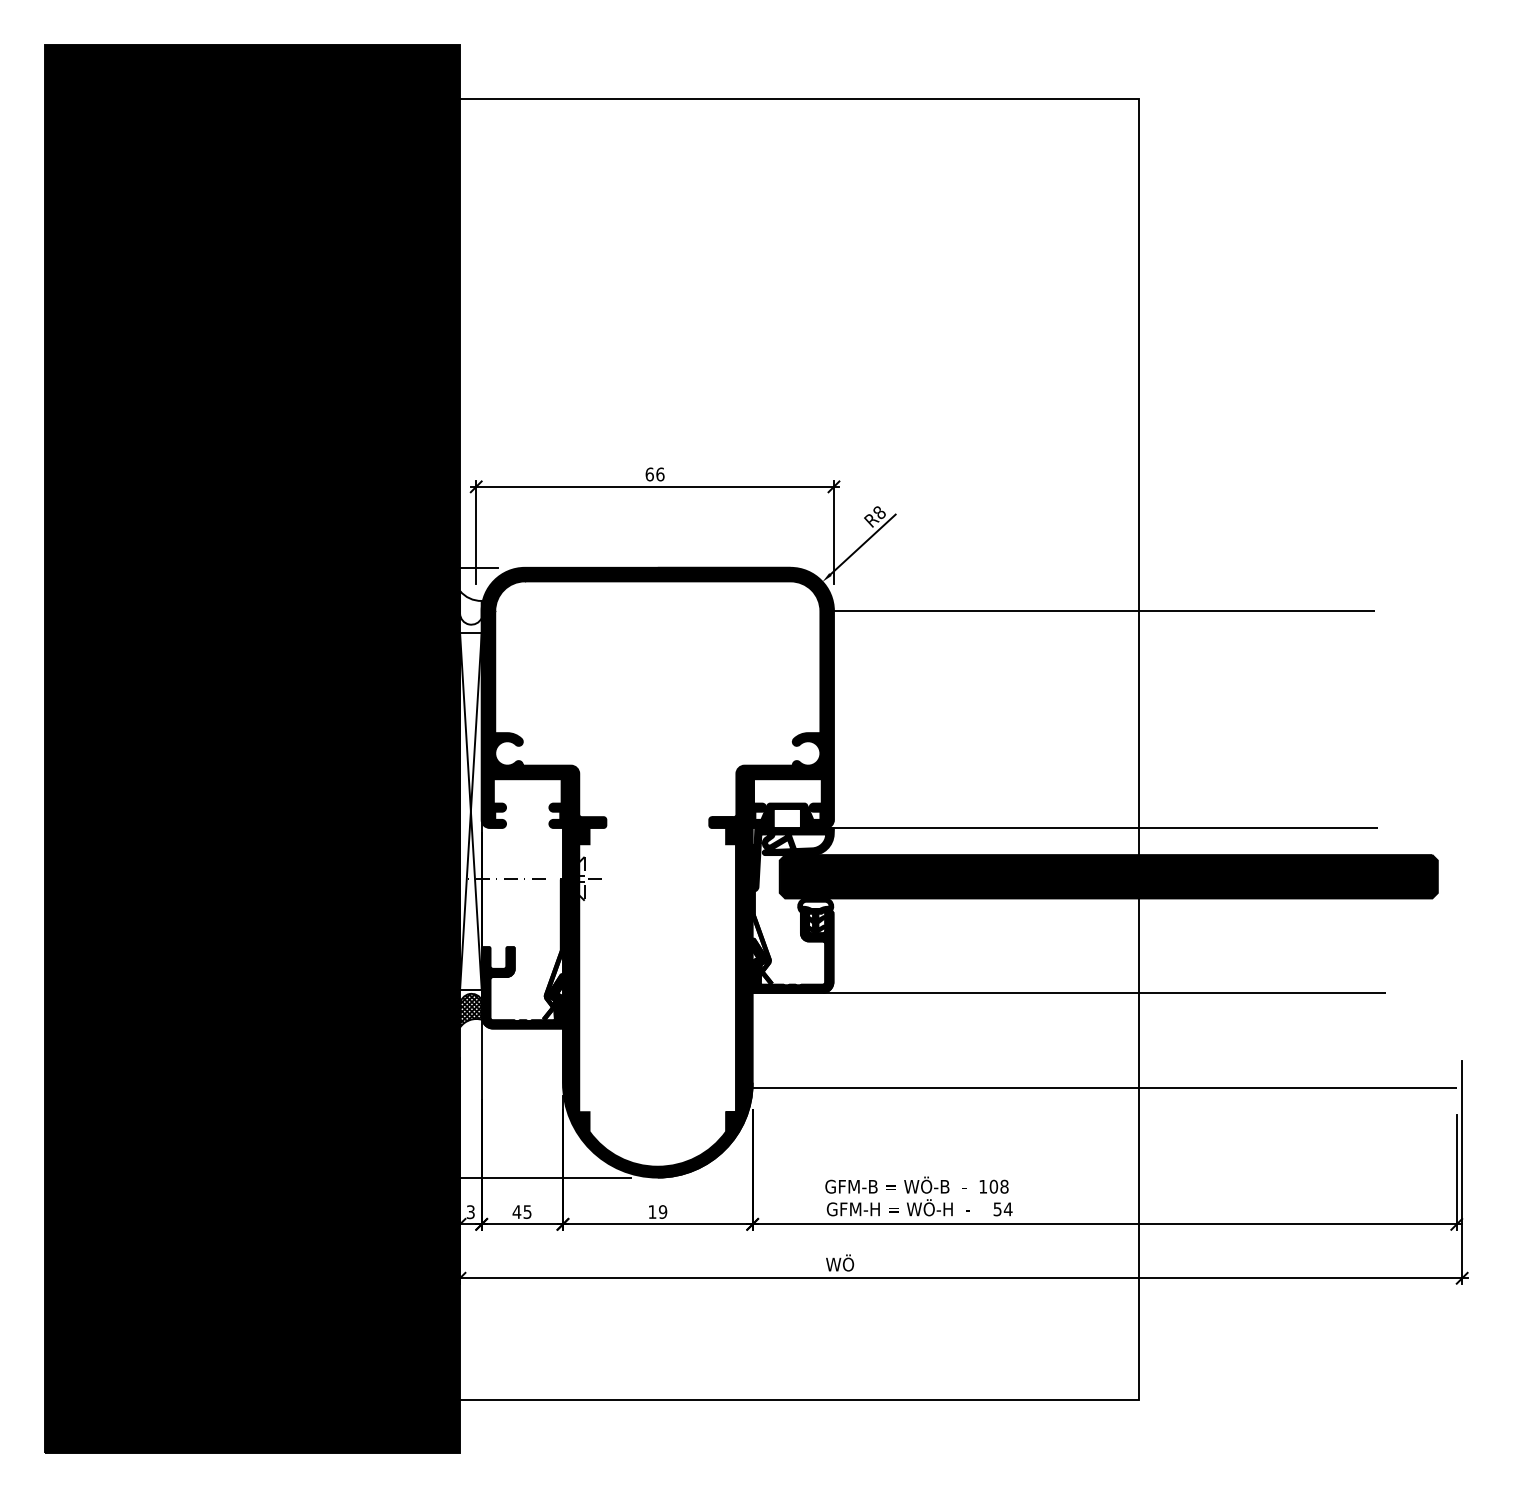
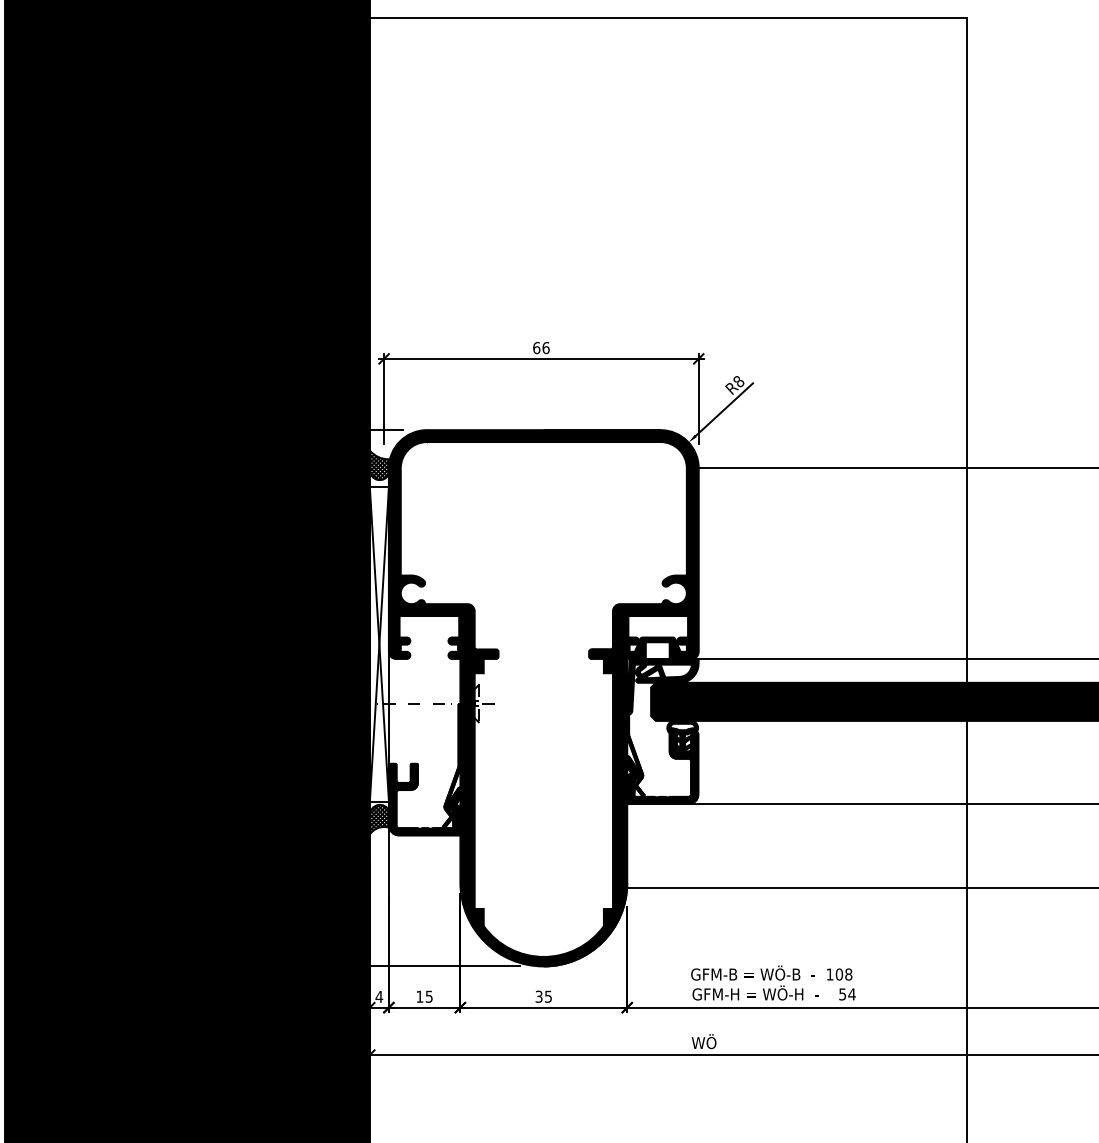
hatch: (470, 608) -> (379, 465), added
text: (516, 1211) -> (419, 996), 45 -> 15
text: (657, 1211) -> (543, 996), 19 -> 35
text: (470, 1212) -> (379, 997), 3 -> 4

